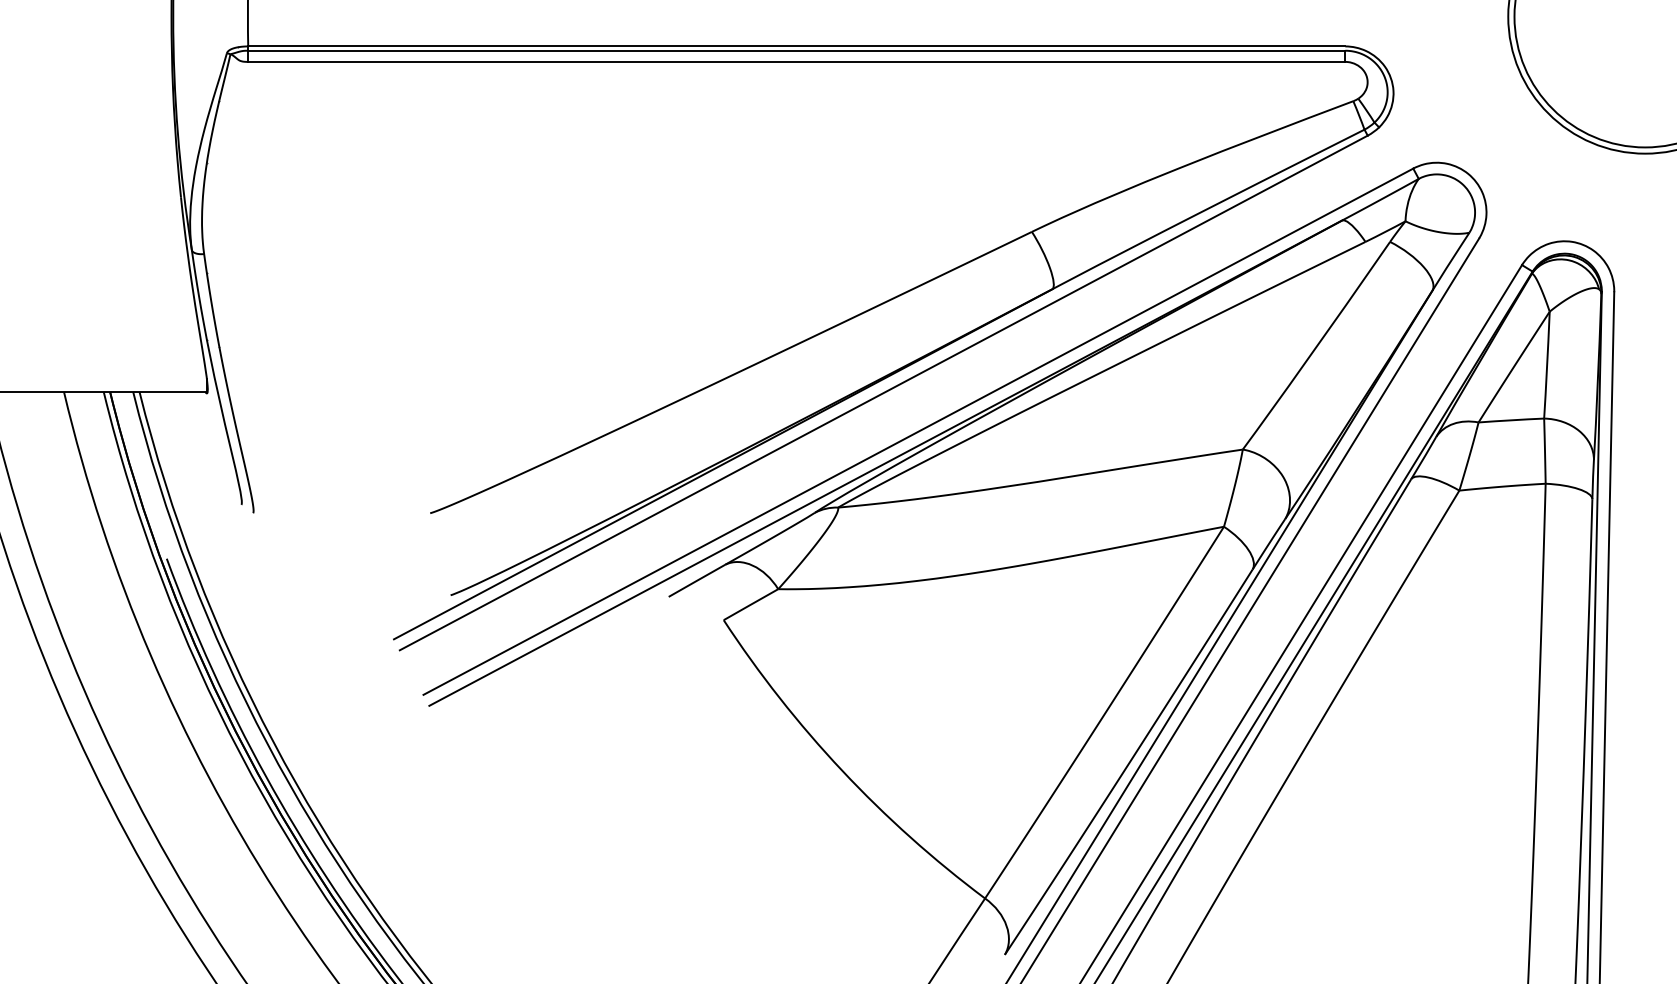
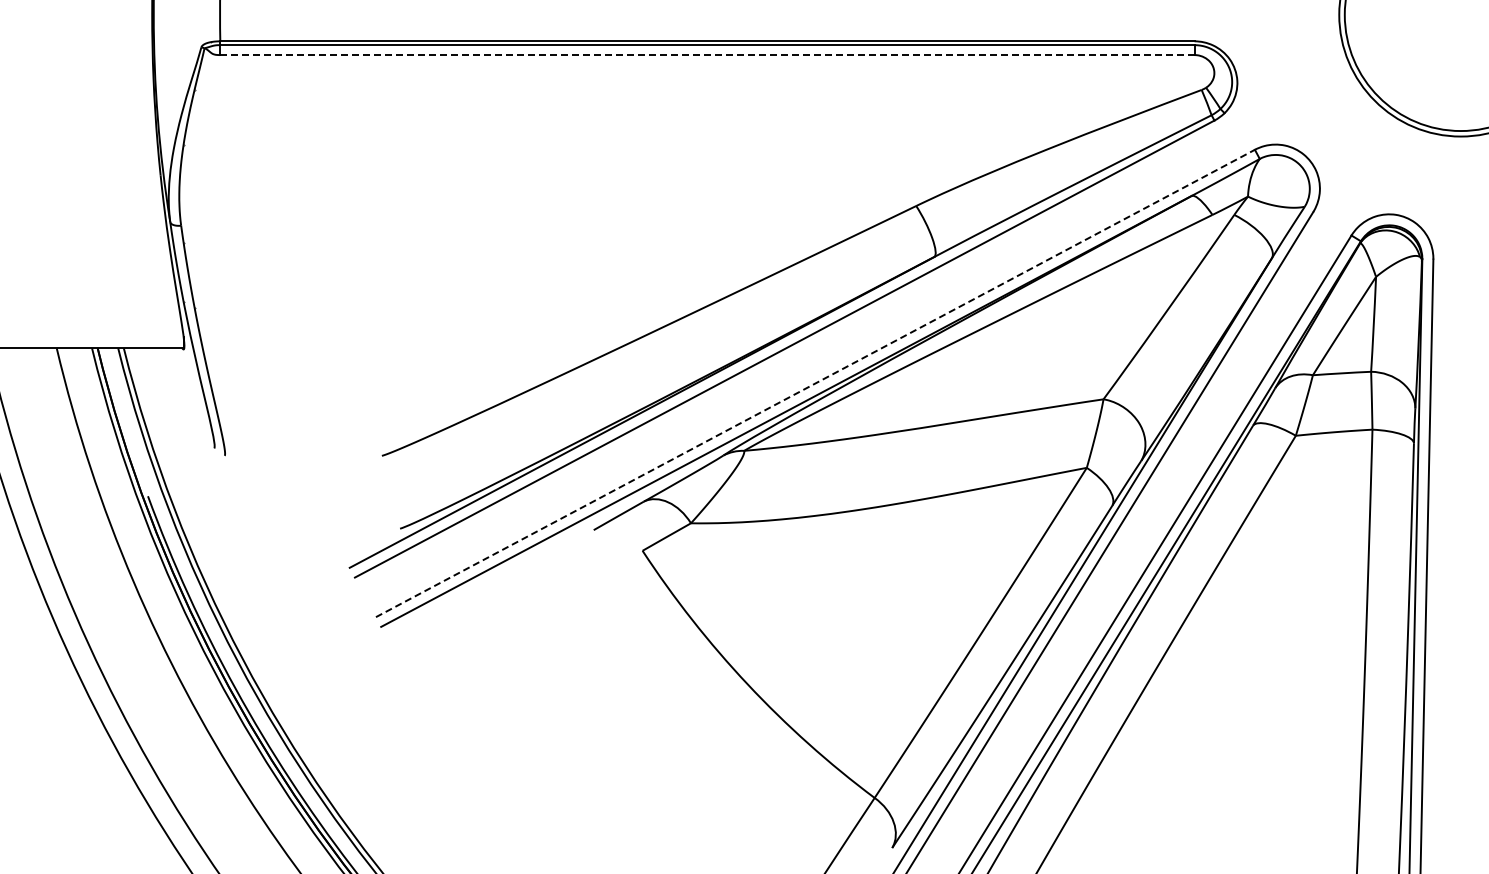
line: (795, 62) -> (706, 55), solid -> dashed
line: (918, 431) -> (815, 383), solid -> dashed

